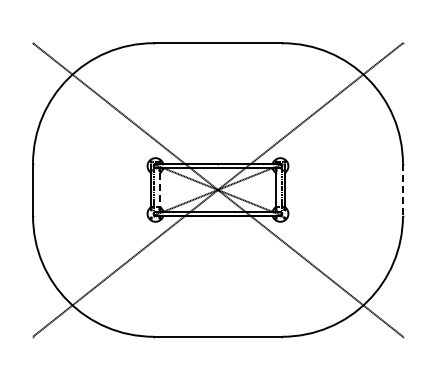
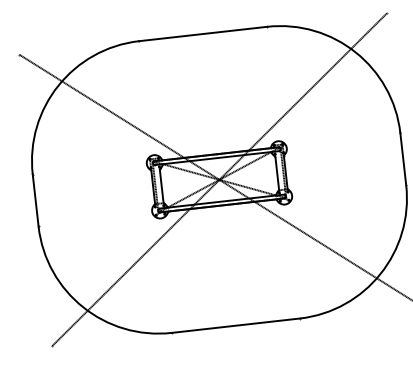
line: (159, 190) -> (161, 186), dashed -> solid
line: (402, 190) -> (402, 159), dashed -> solid

